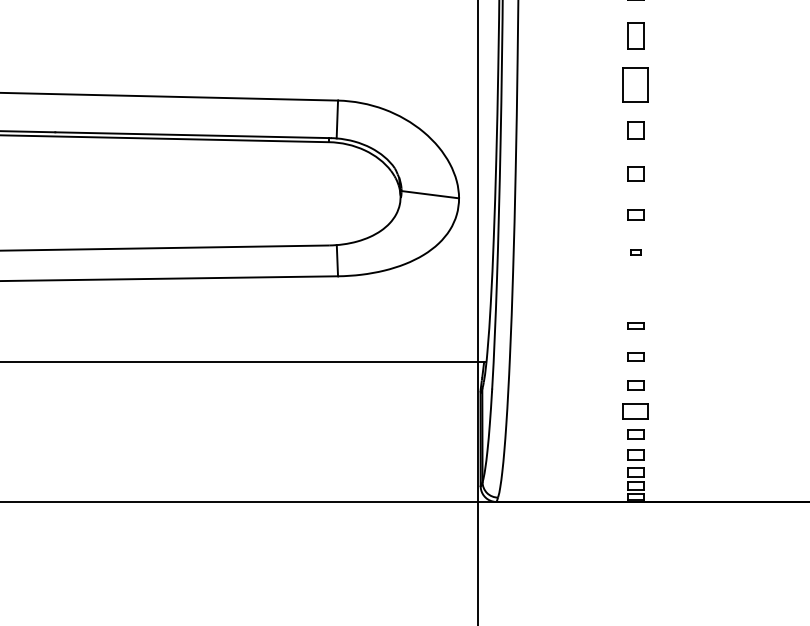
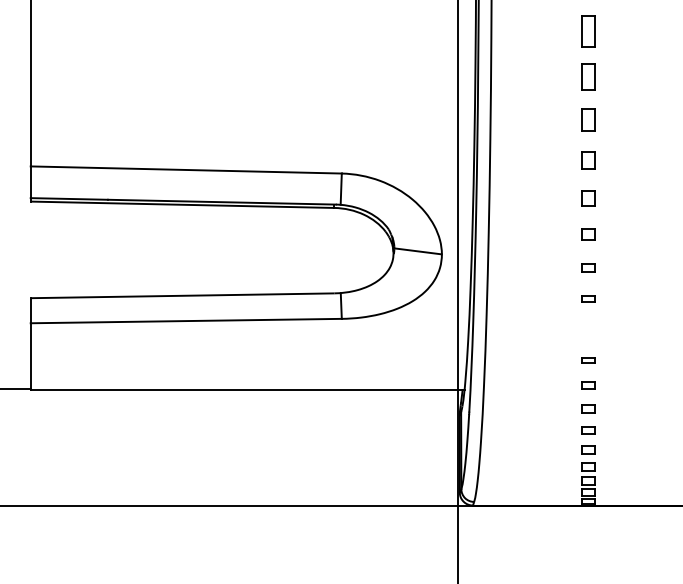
part: (636, 84) -> (588, 160), size x0.62
part: (636, 251) -> (588, 298), size x1.67
part: (636, 411) -> (588, 430), size x0.62

